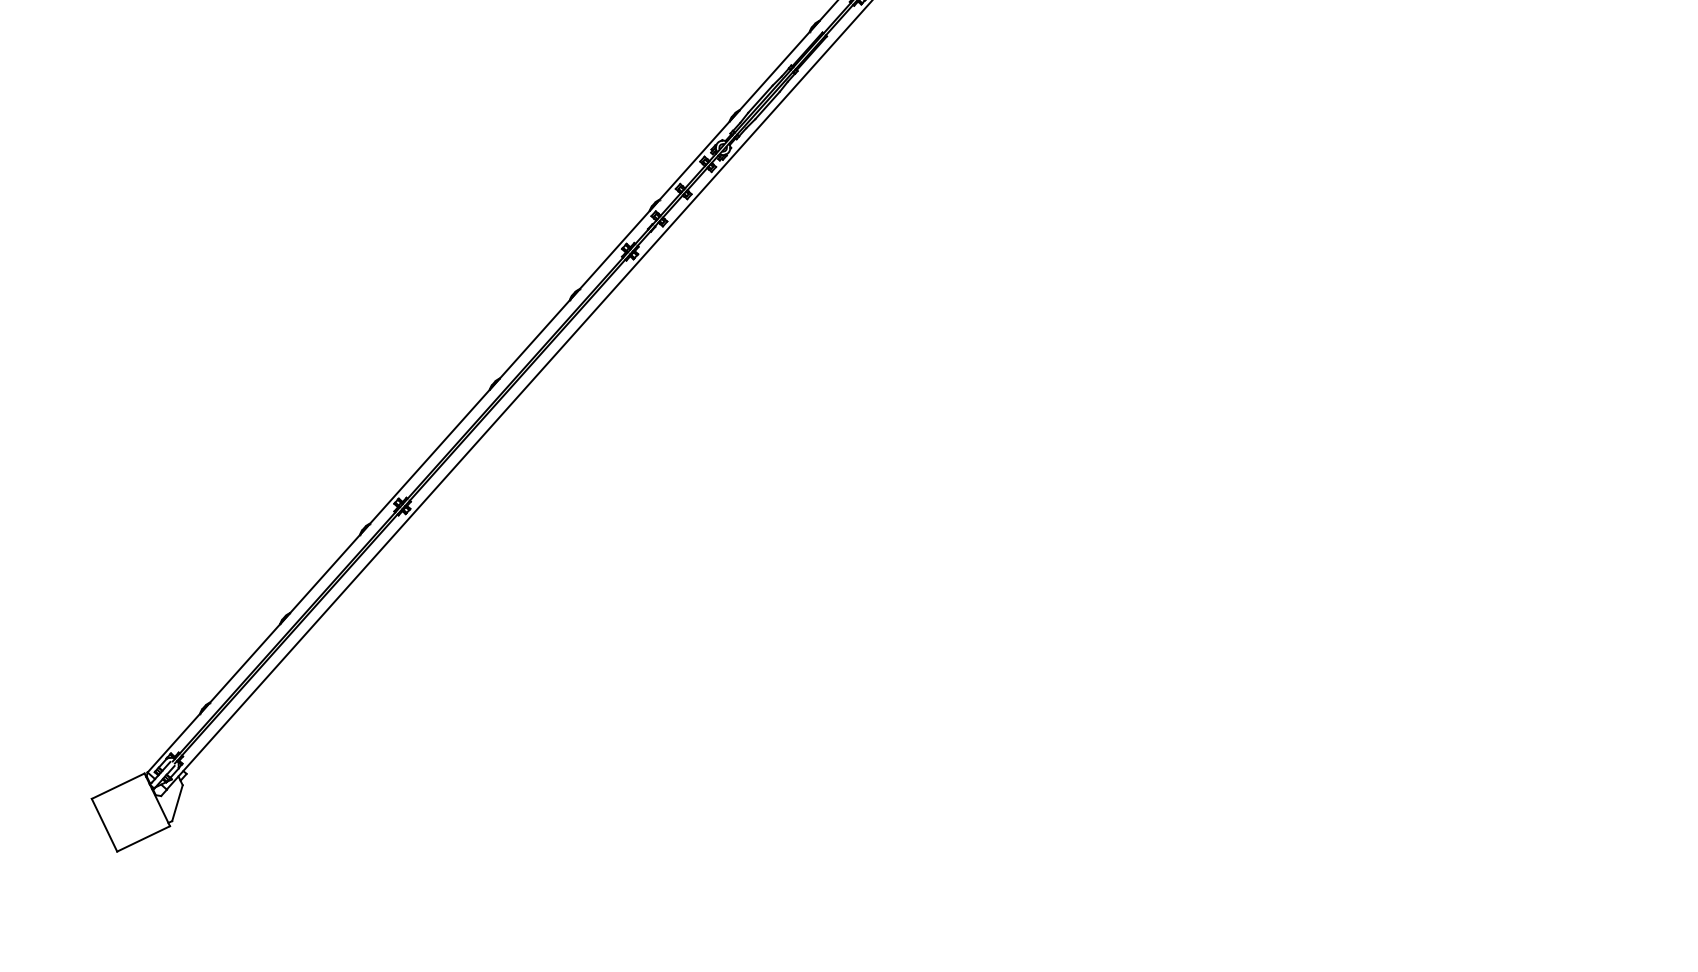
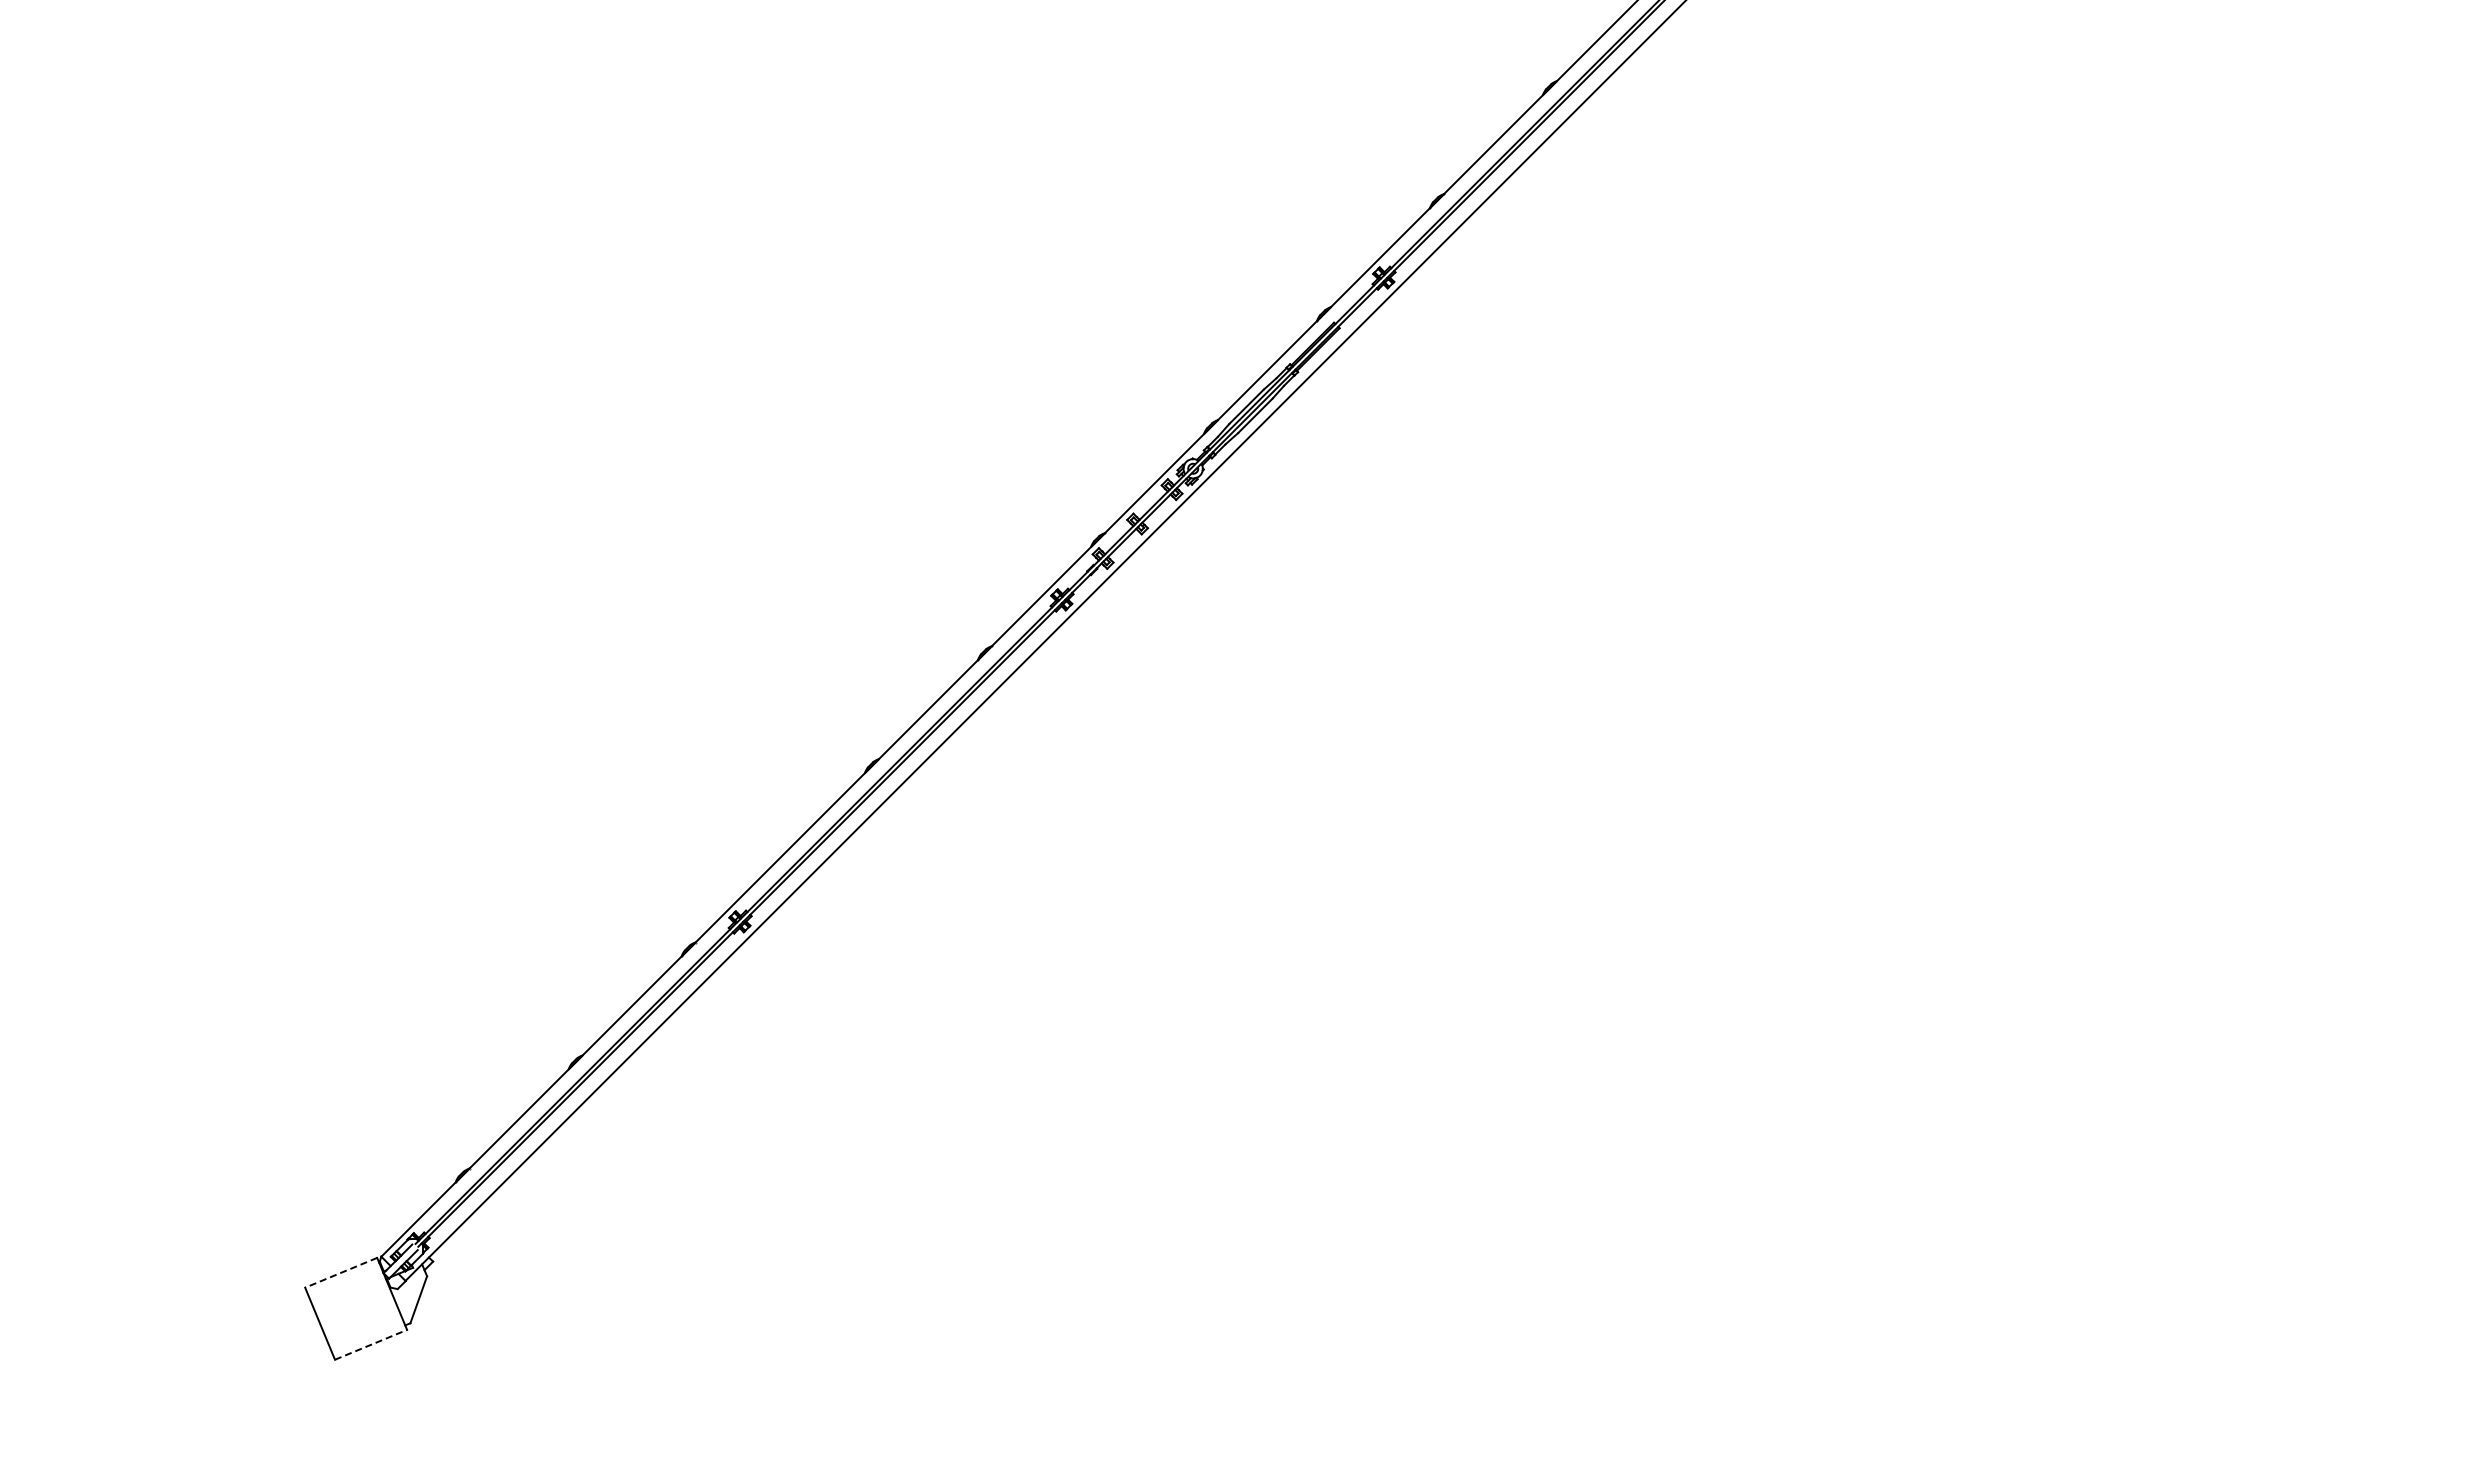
line: (118, 785) -> (341, 1272), solid -> dashed
line: (143, 838) -> (371, 1344), solid -> dashed

